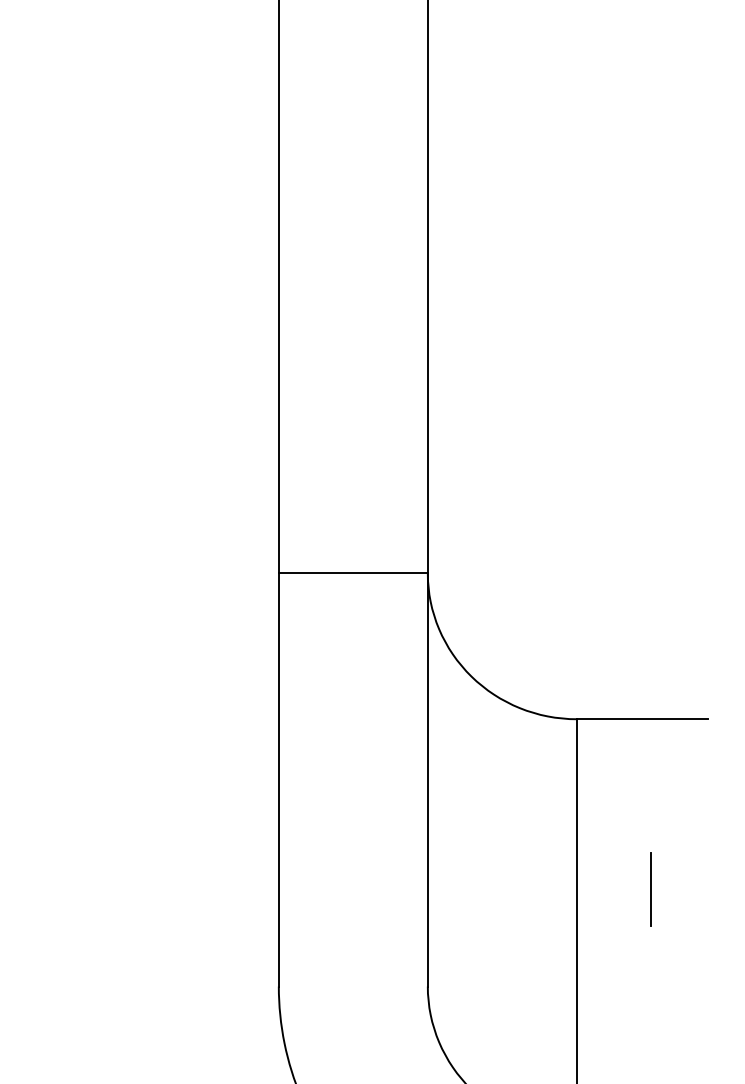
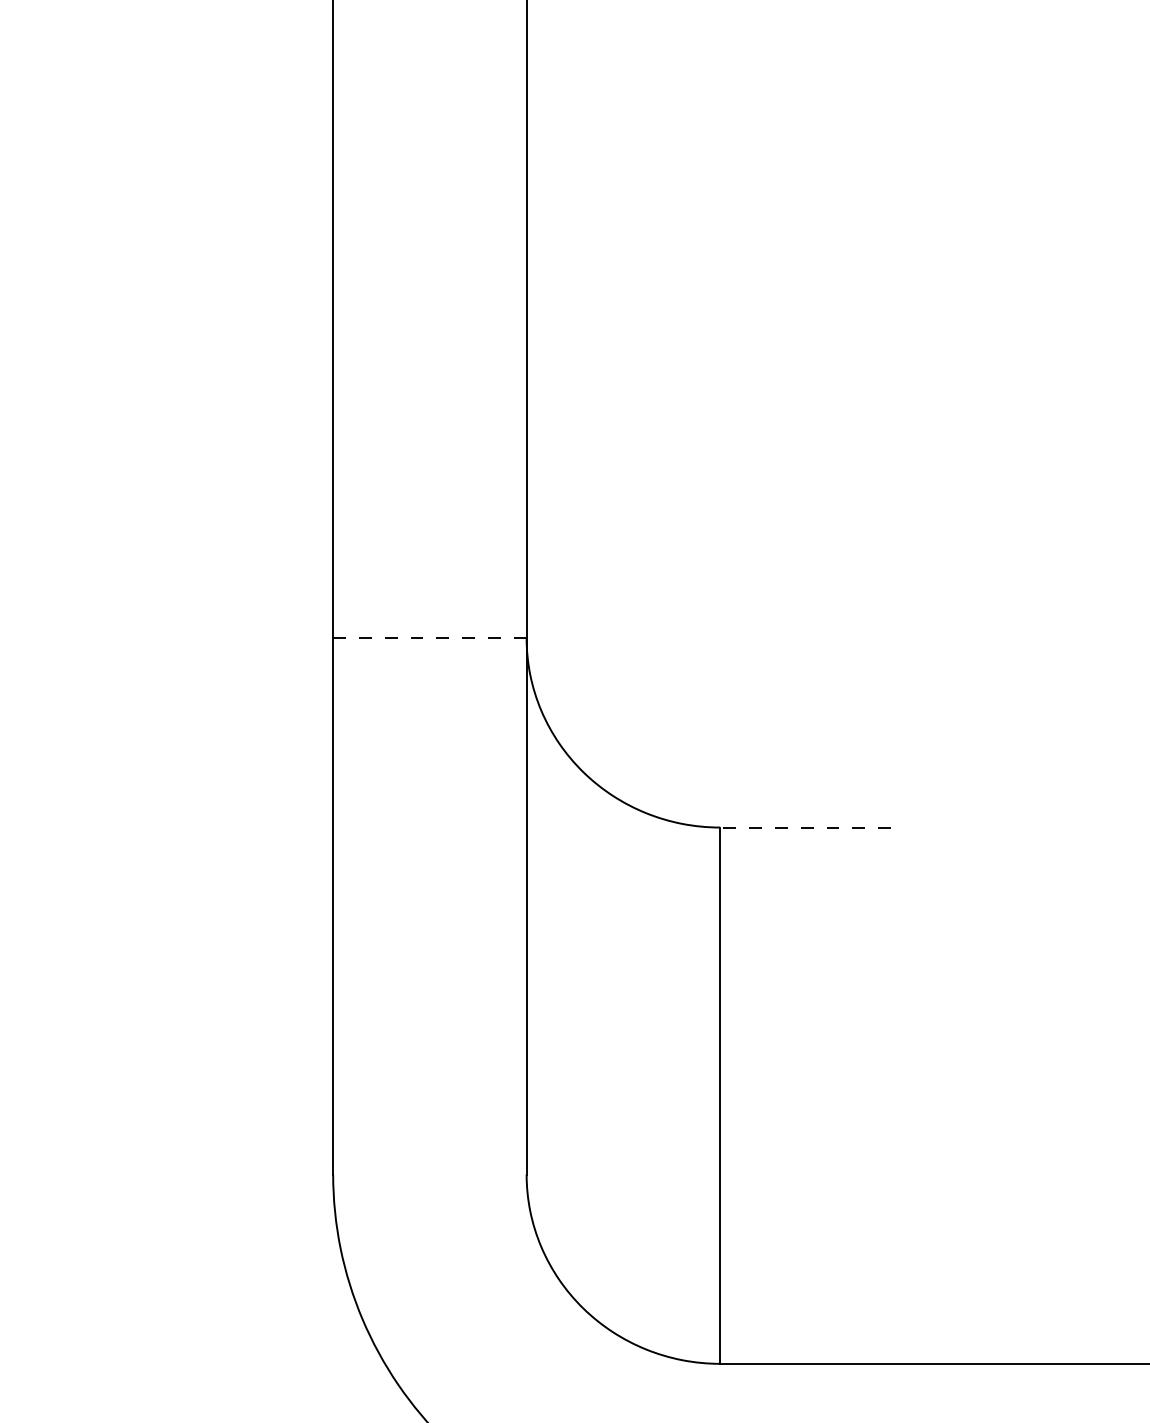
line: (353, 572) -> (429, 637), solid -> dashed
line: (642, 719) -> (805, 827), solid -> dashed
line: (651, 889) -> (816, 1048), removed

